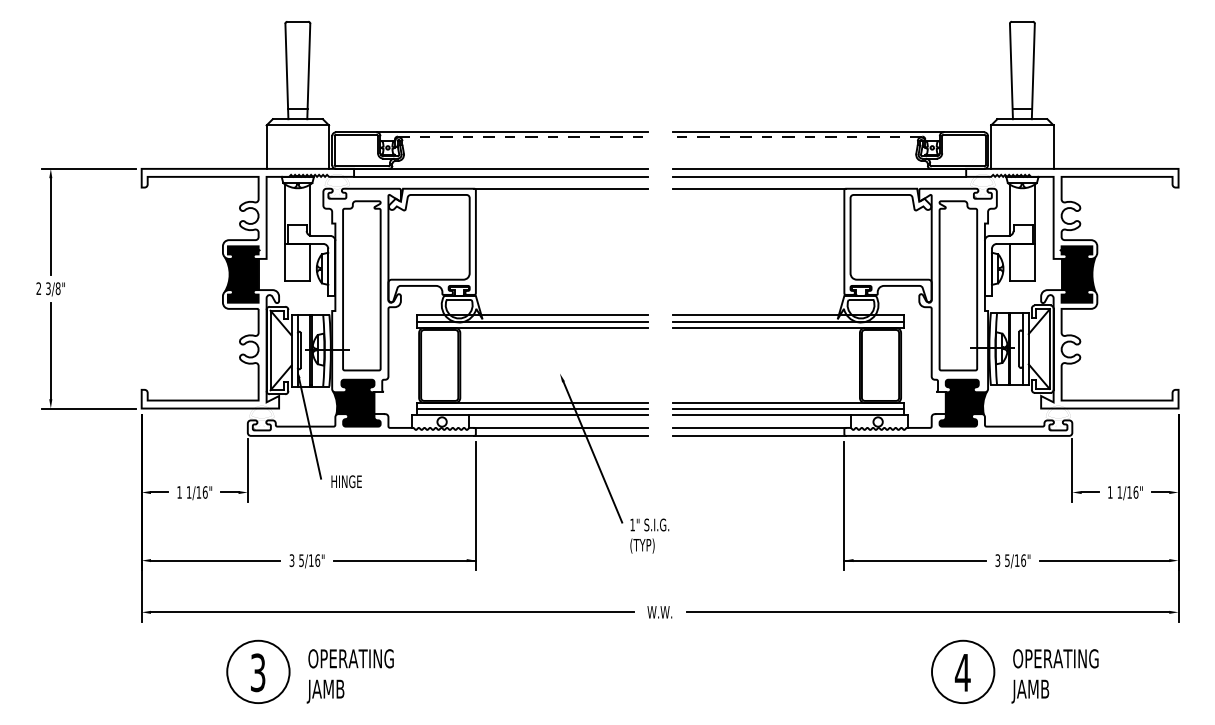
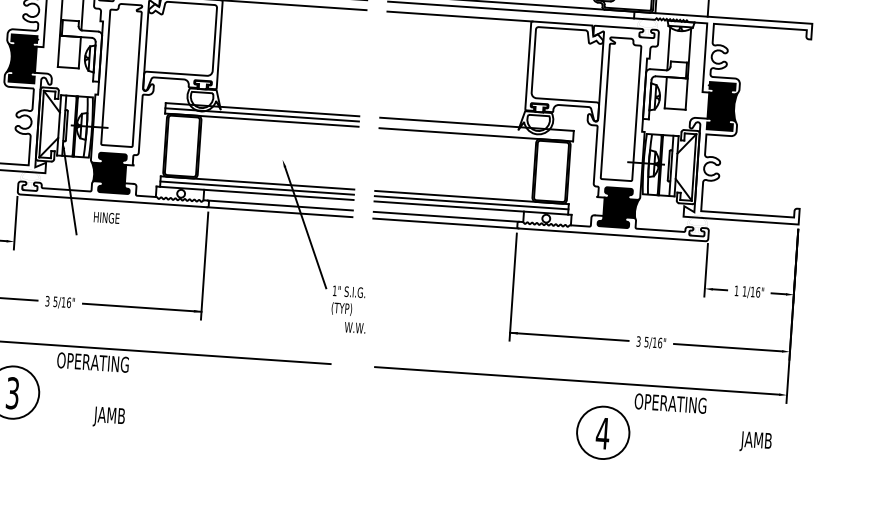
line: (787, 321) -> (476, 129), removed
text: (346, 481) -> (106, 217), moved
text: (659, 612) -> (354, 328), moved
text: (350, 658) -> (92, 362), moved
text: (1055, 658) -> (670, 403), moved
text: (325, 691) -> (109, 417), moved
text: (1030, 691) -> (756, 442), moved

